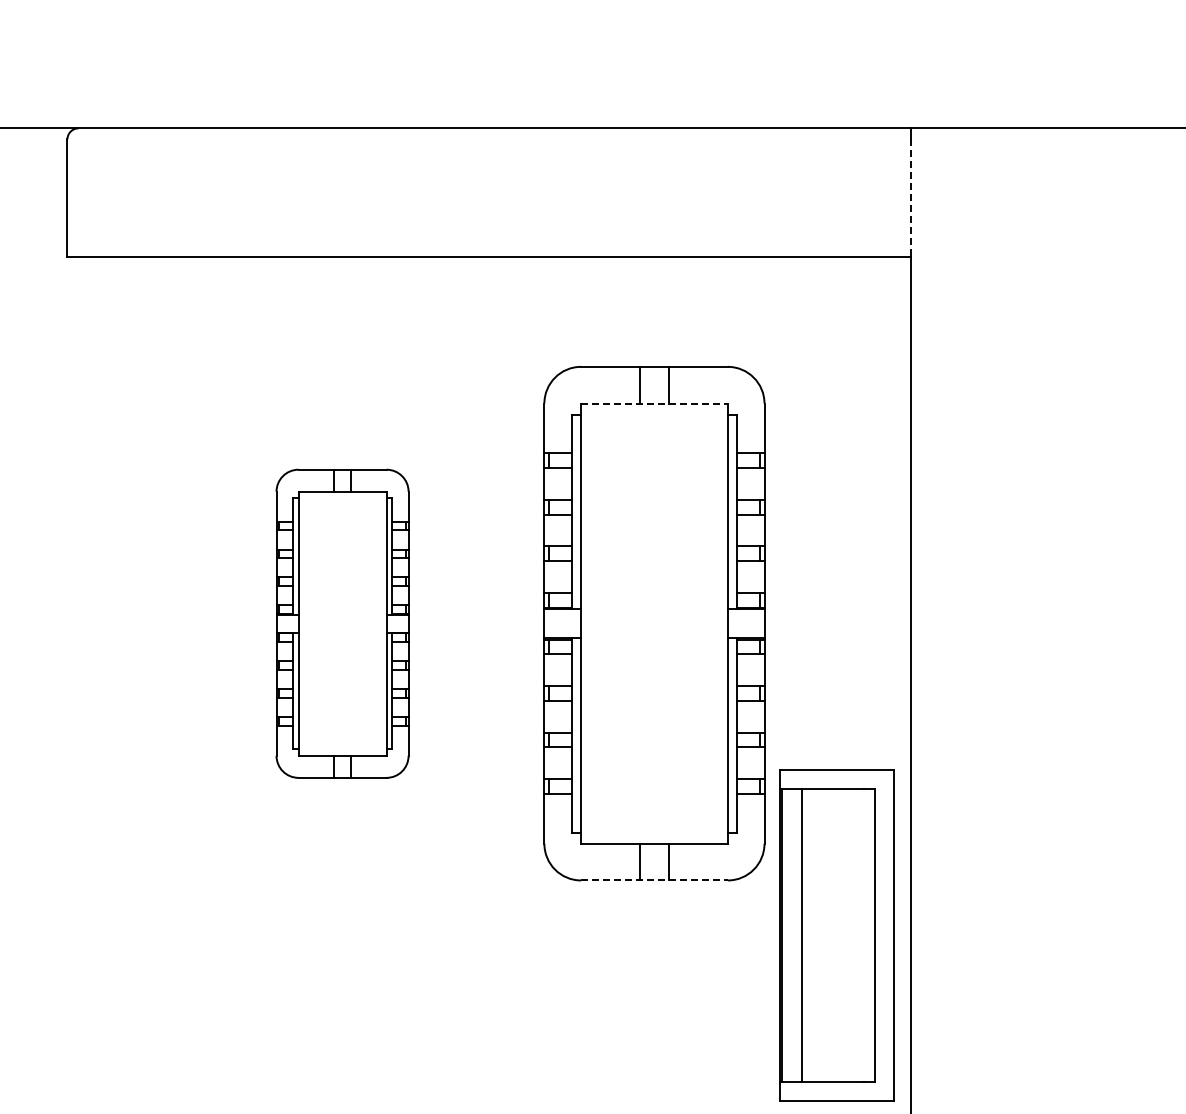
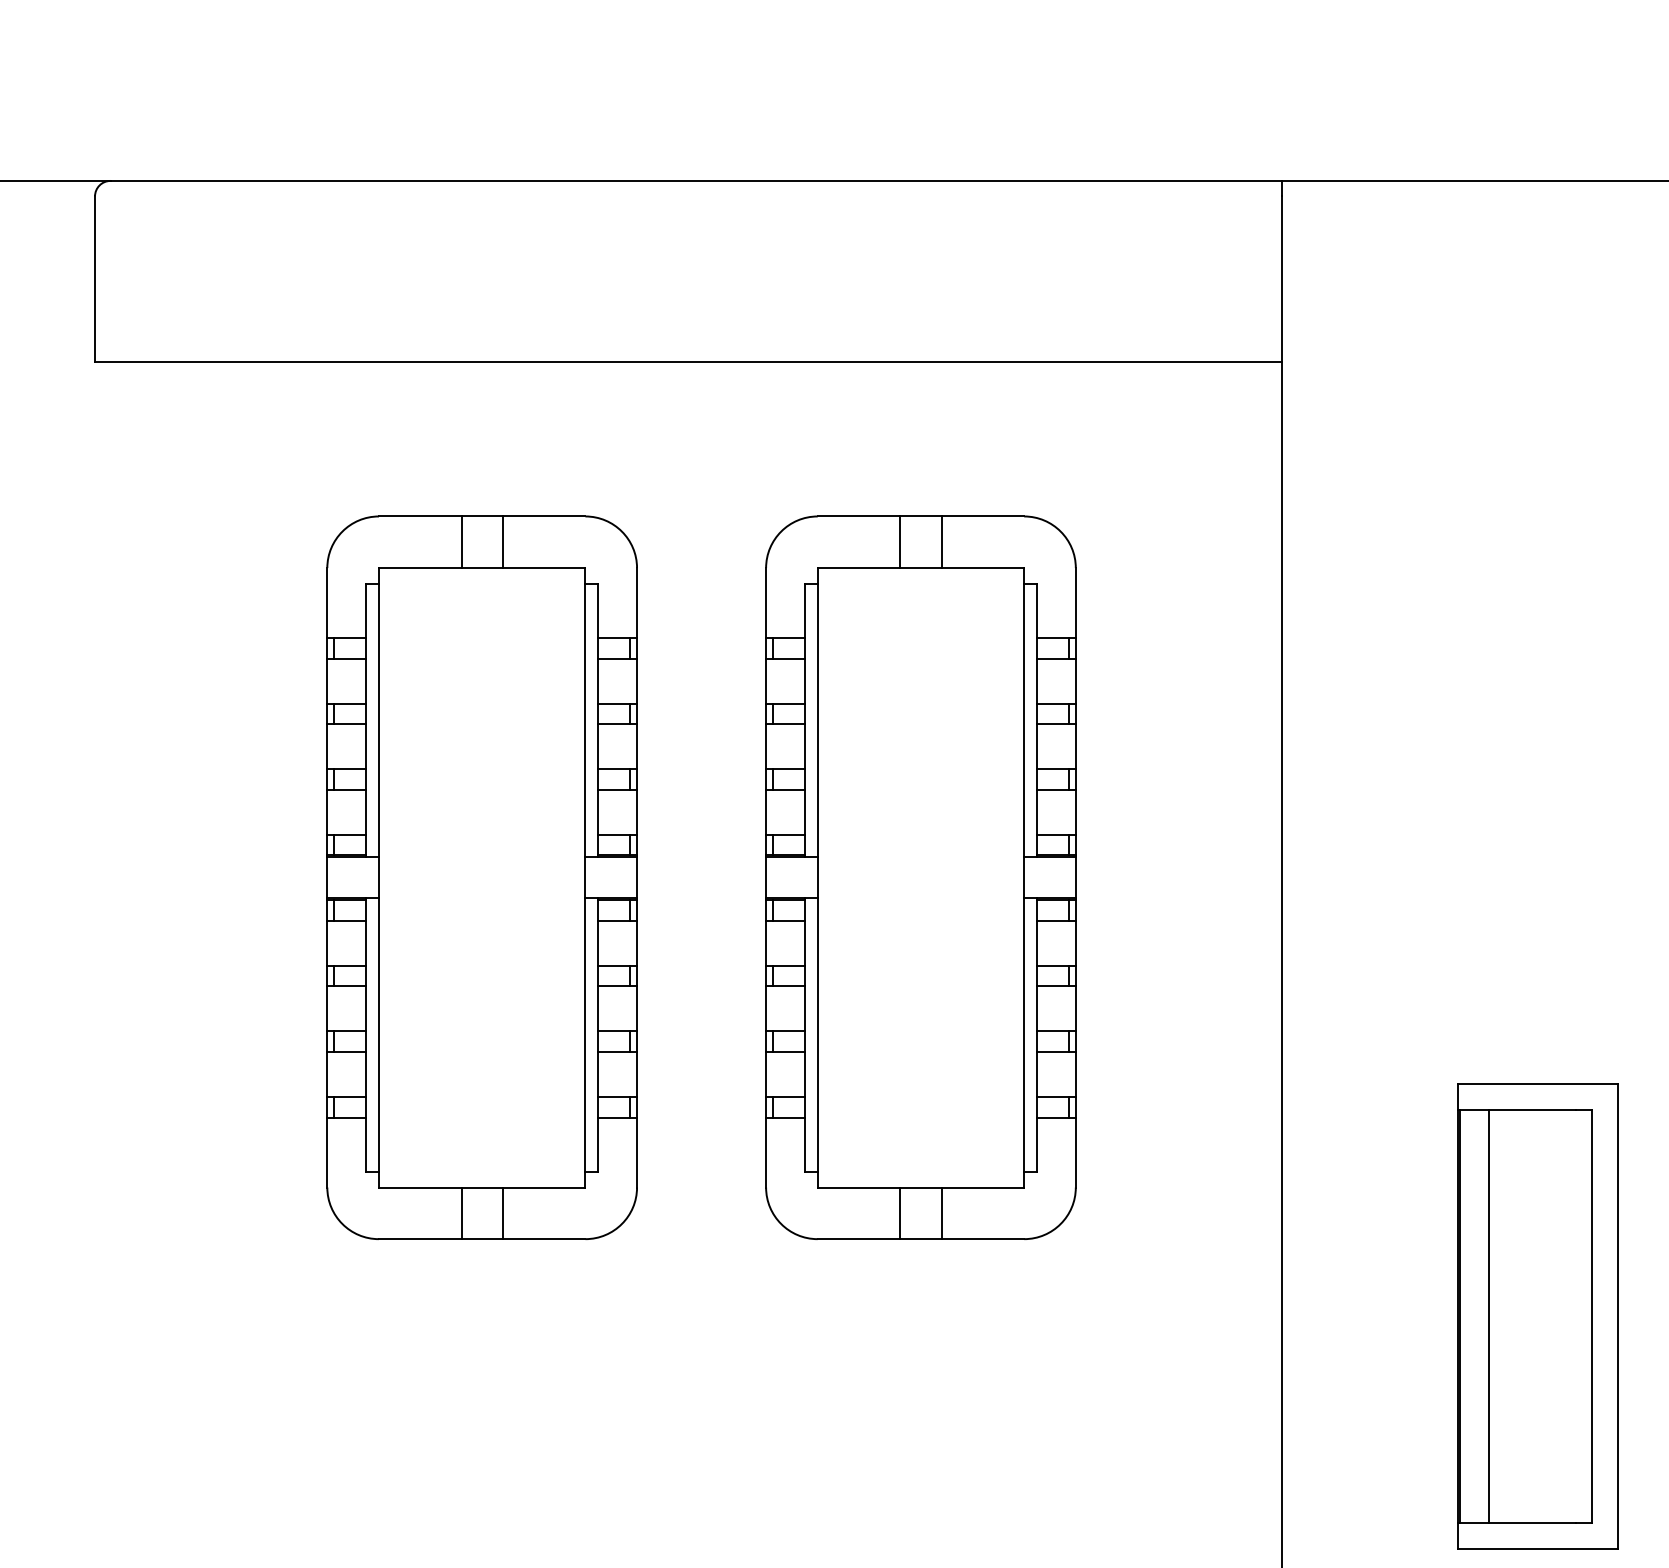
line: (911, 198) -> (1282, 279), dashed -> solid
line: (654, 403) -> (921, 568), dashed -> solid
part: (342, 623) -> (482, 877), size x1.67
line: (654, 880) -> (921, 1239), dashed -> solid
part: (836, 935) -> (1537, 1316), moved

